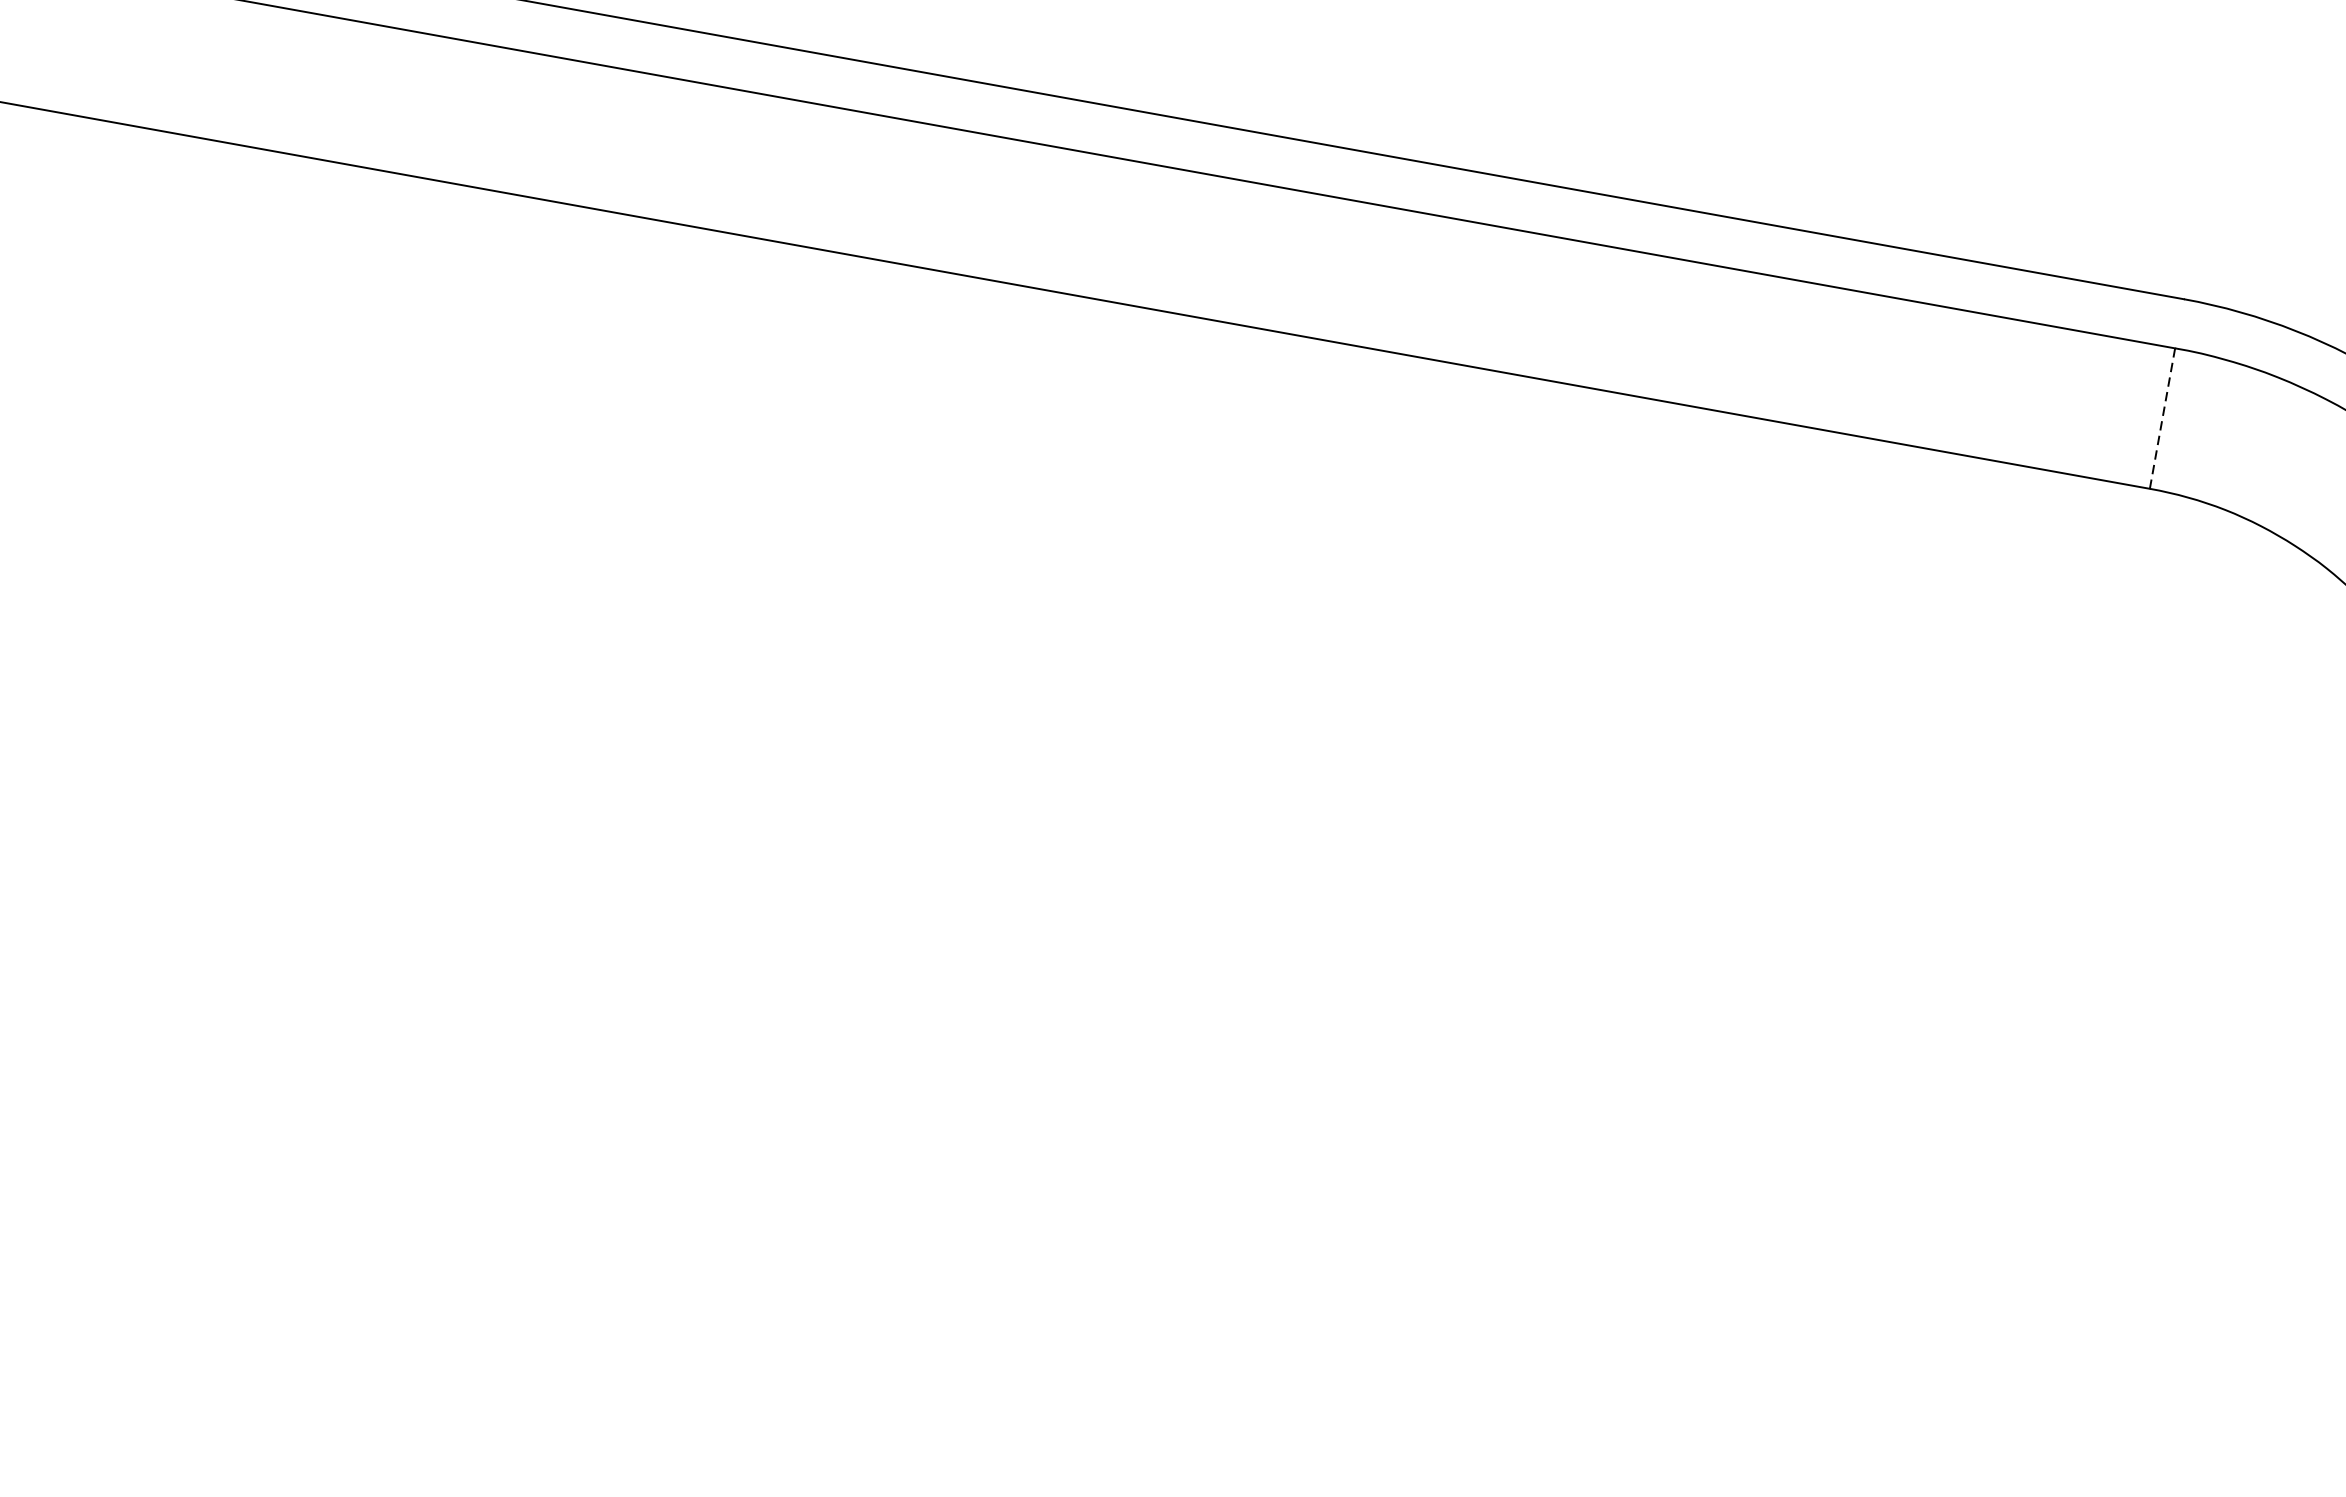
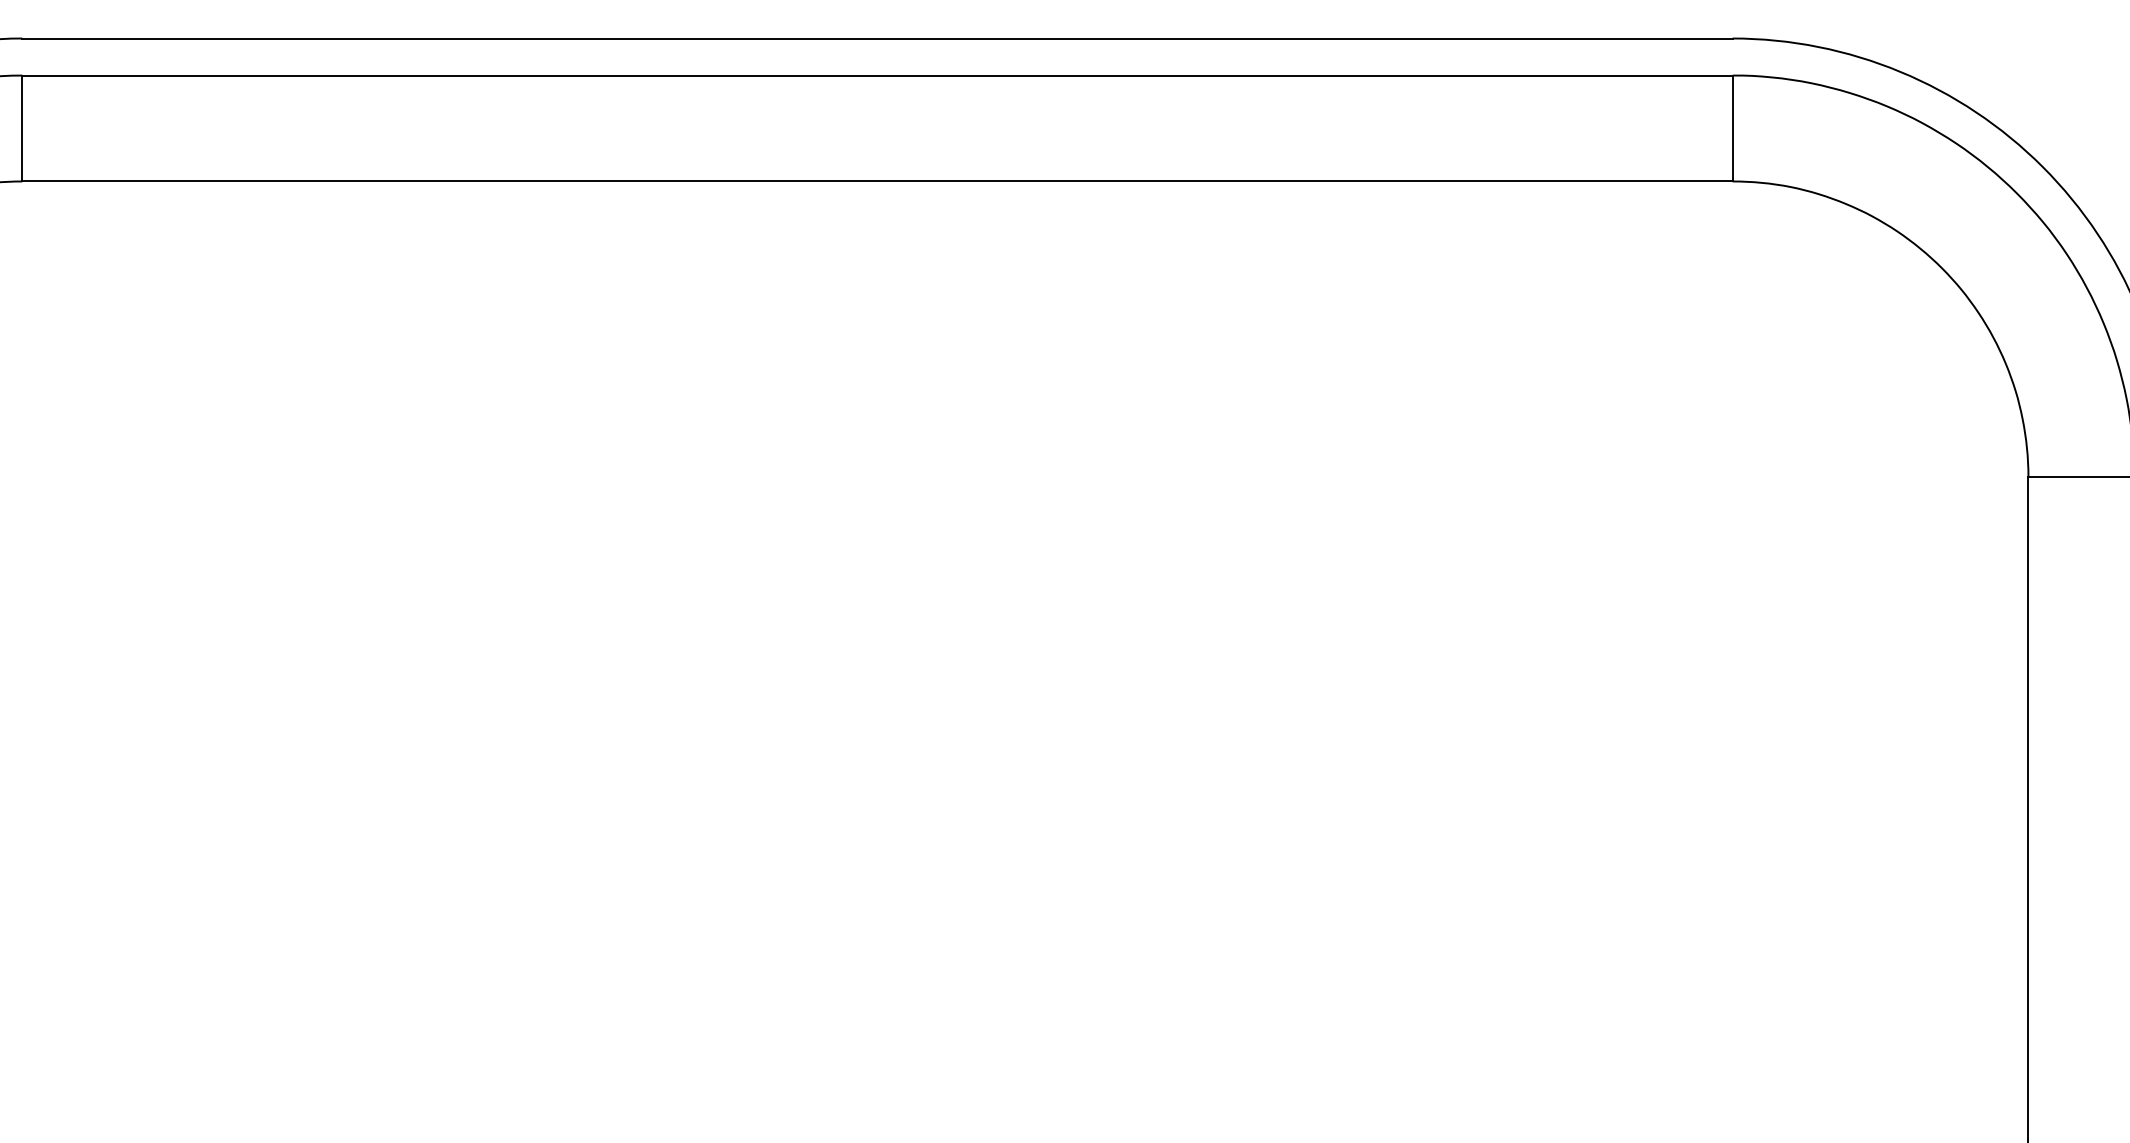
line: (2162, 418) -> (1732, 128), dashed -> solid

